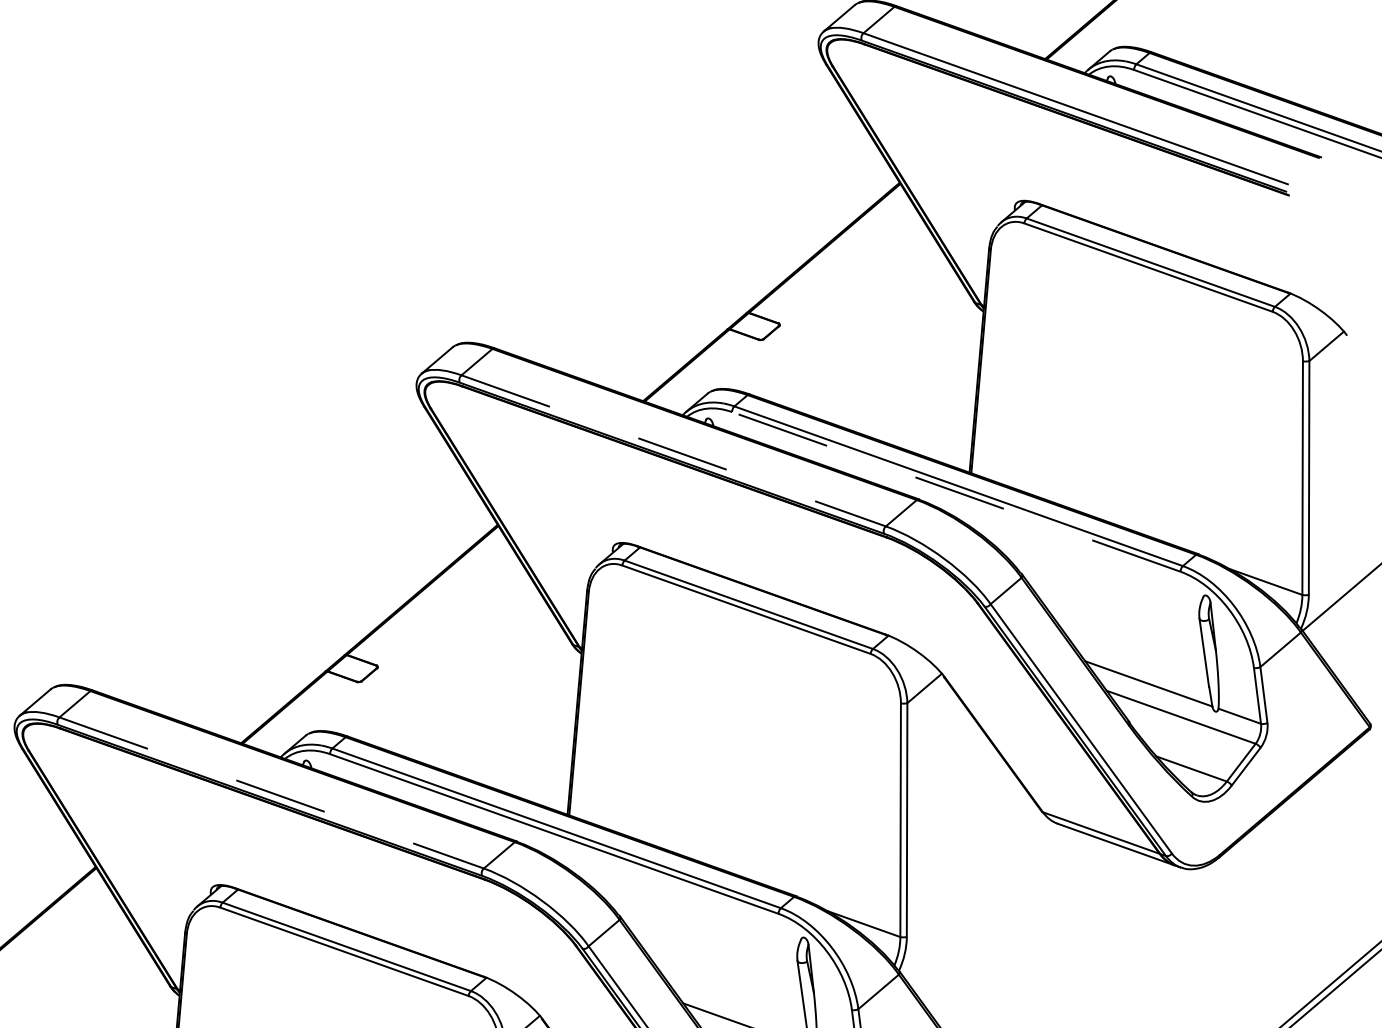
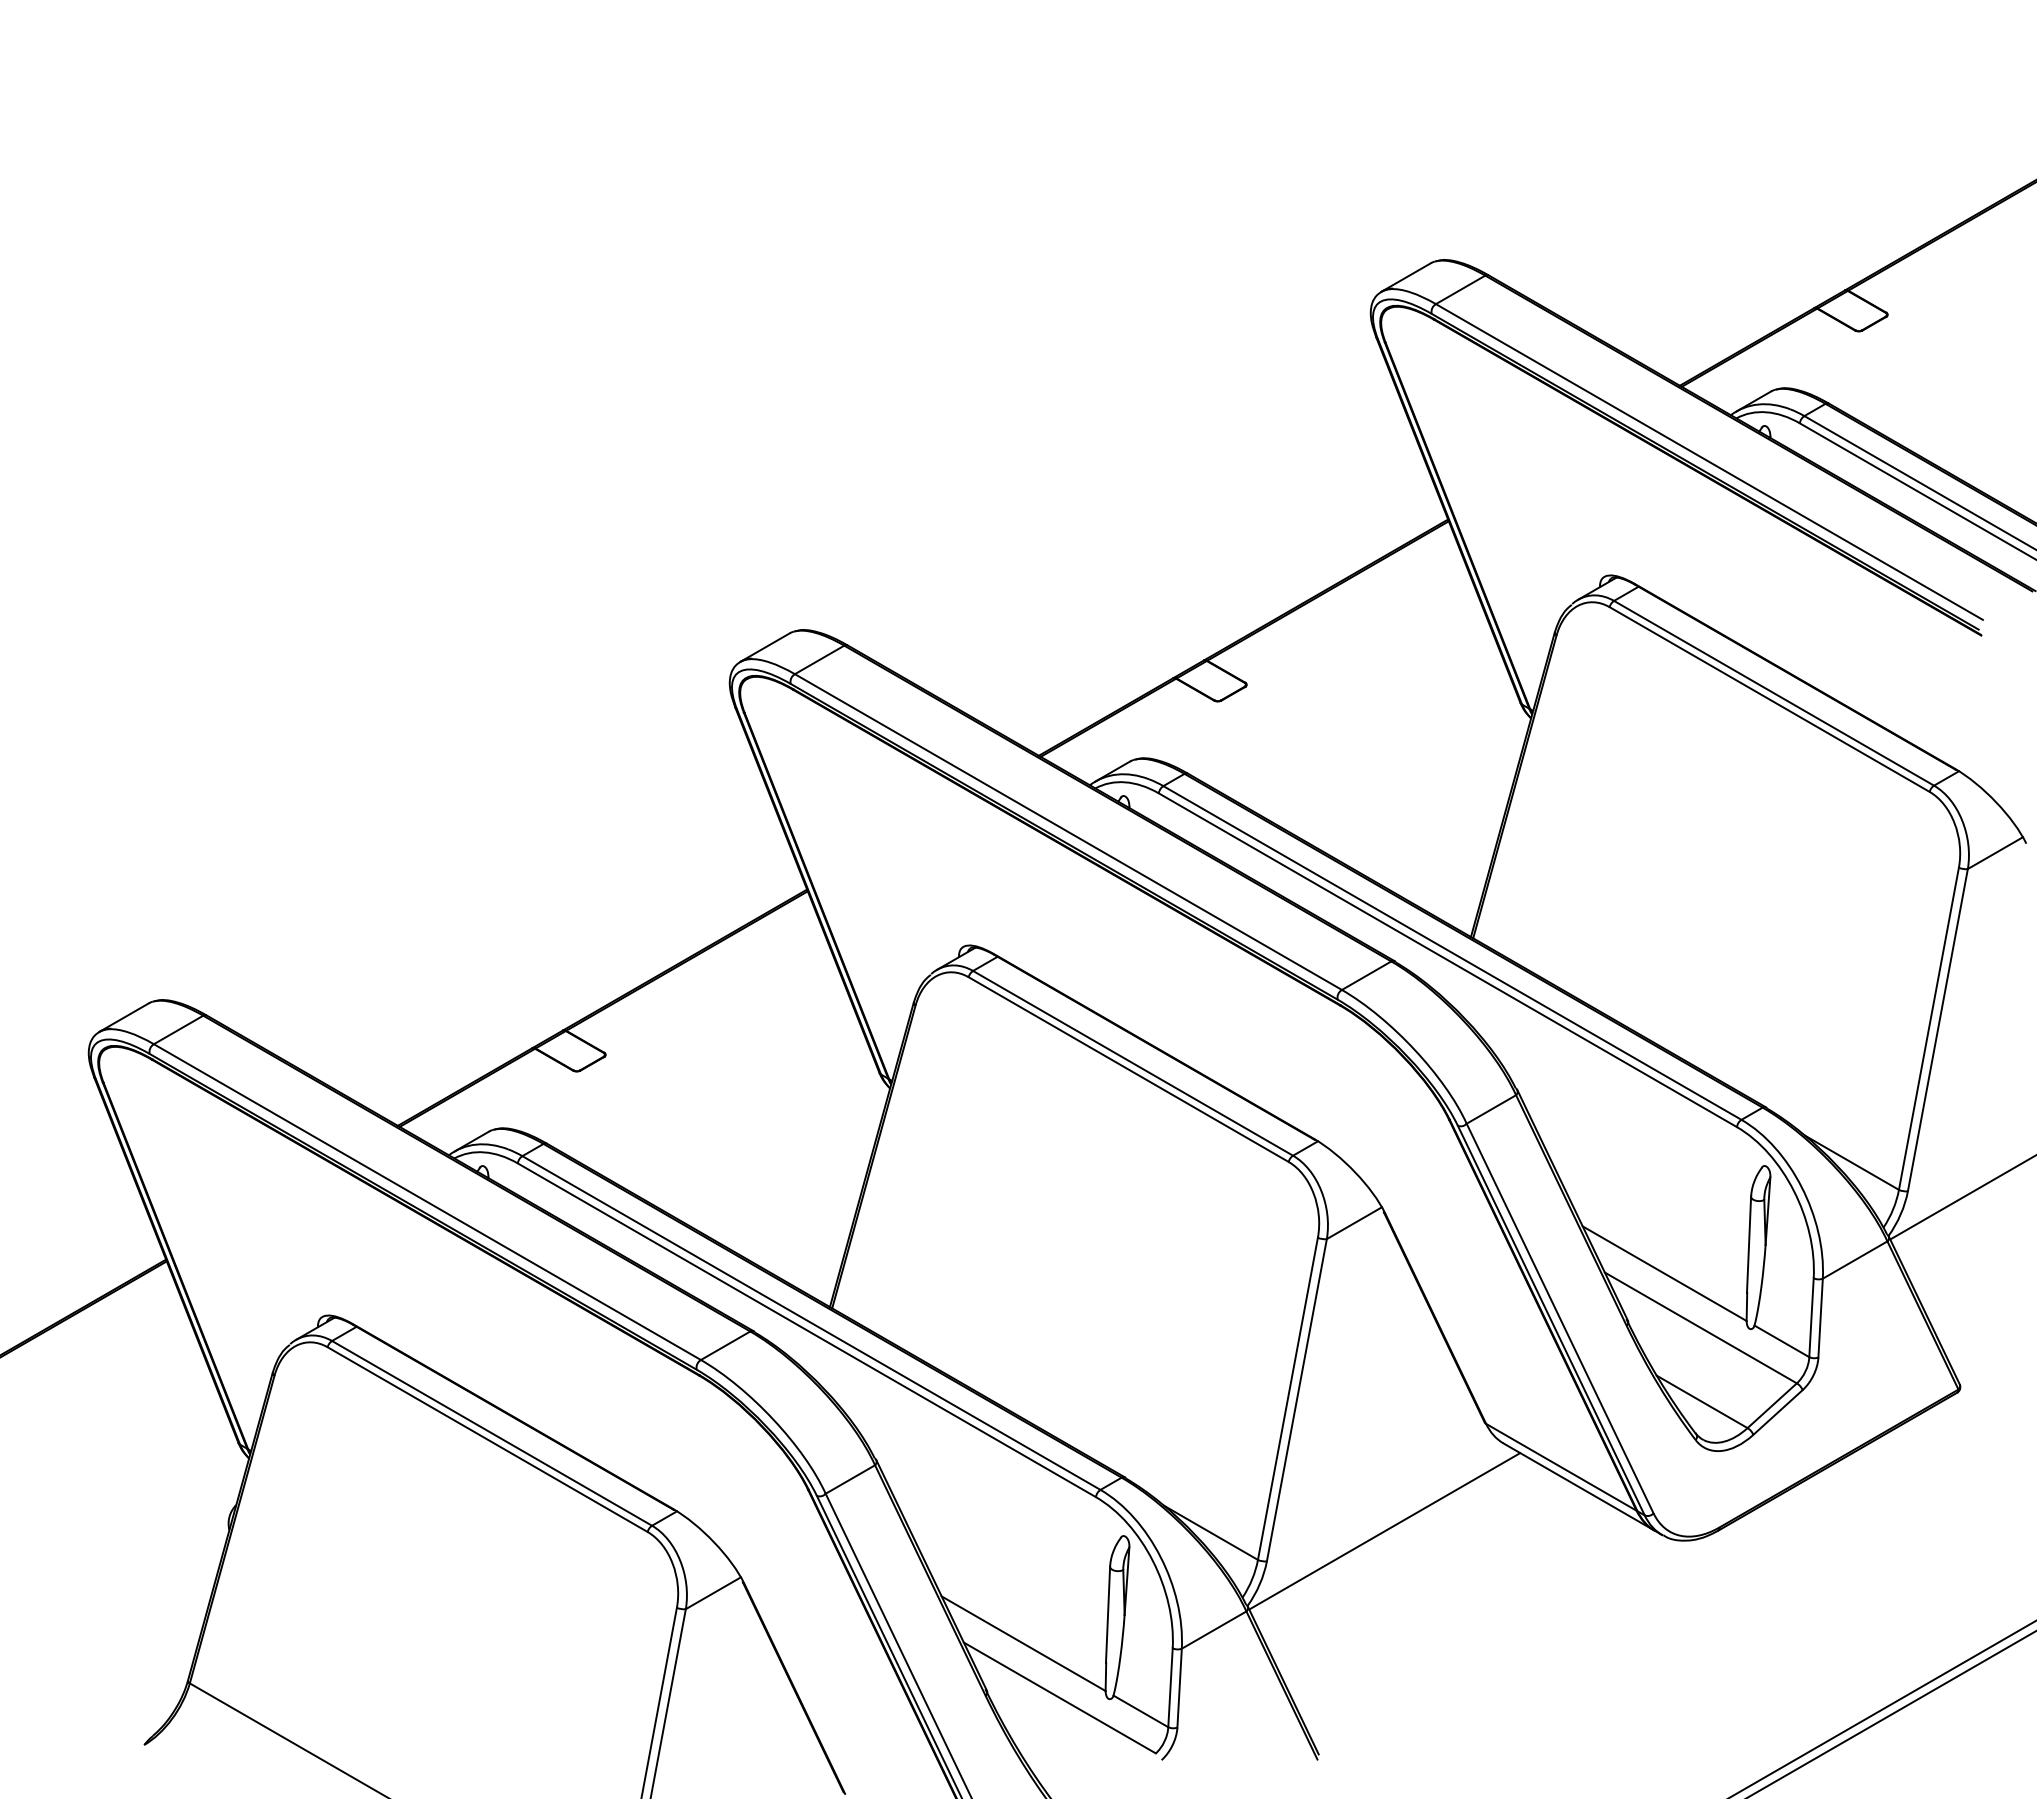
line: (673, 451) -> (1068, 832), dashed -> solid
line: (956, 492) -> (1447, 960), dashed -> solid
line: (271, 793) -> (427, 1202), dashed -> solid
line: (985, 900) -> (1384, 1531), added

